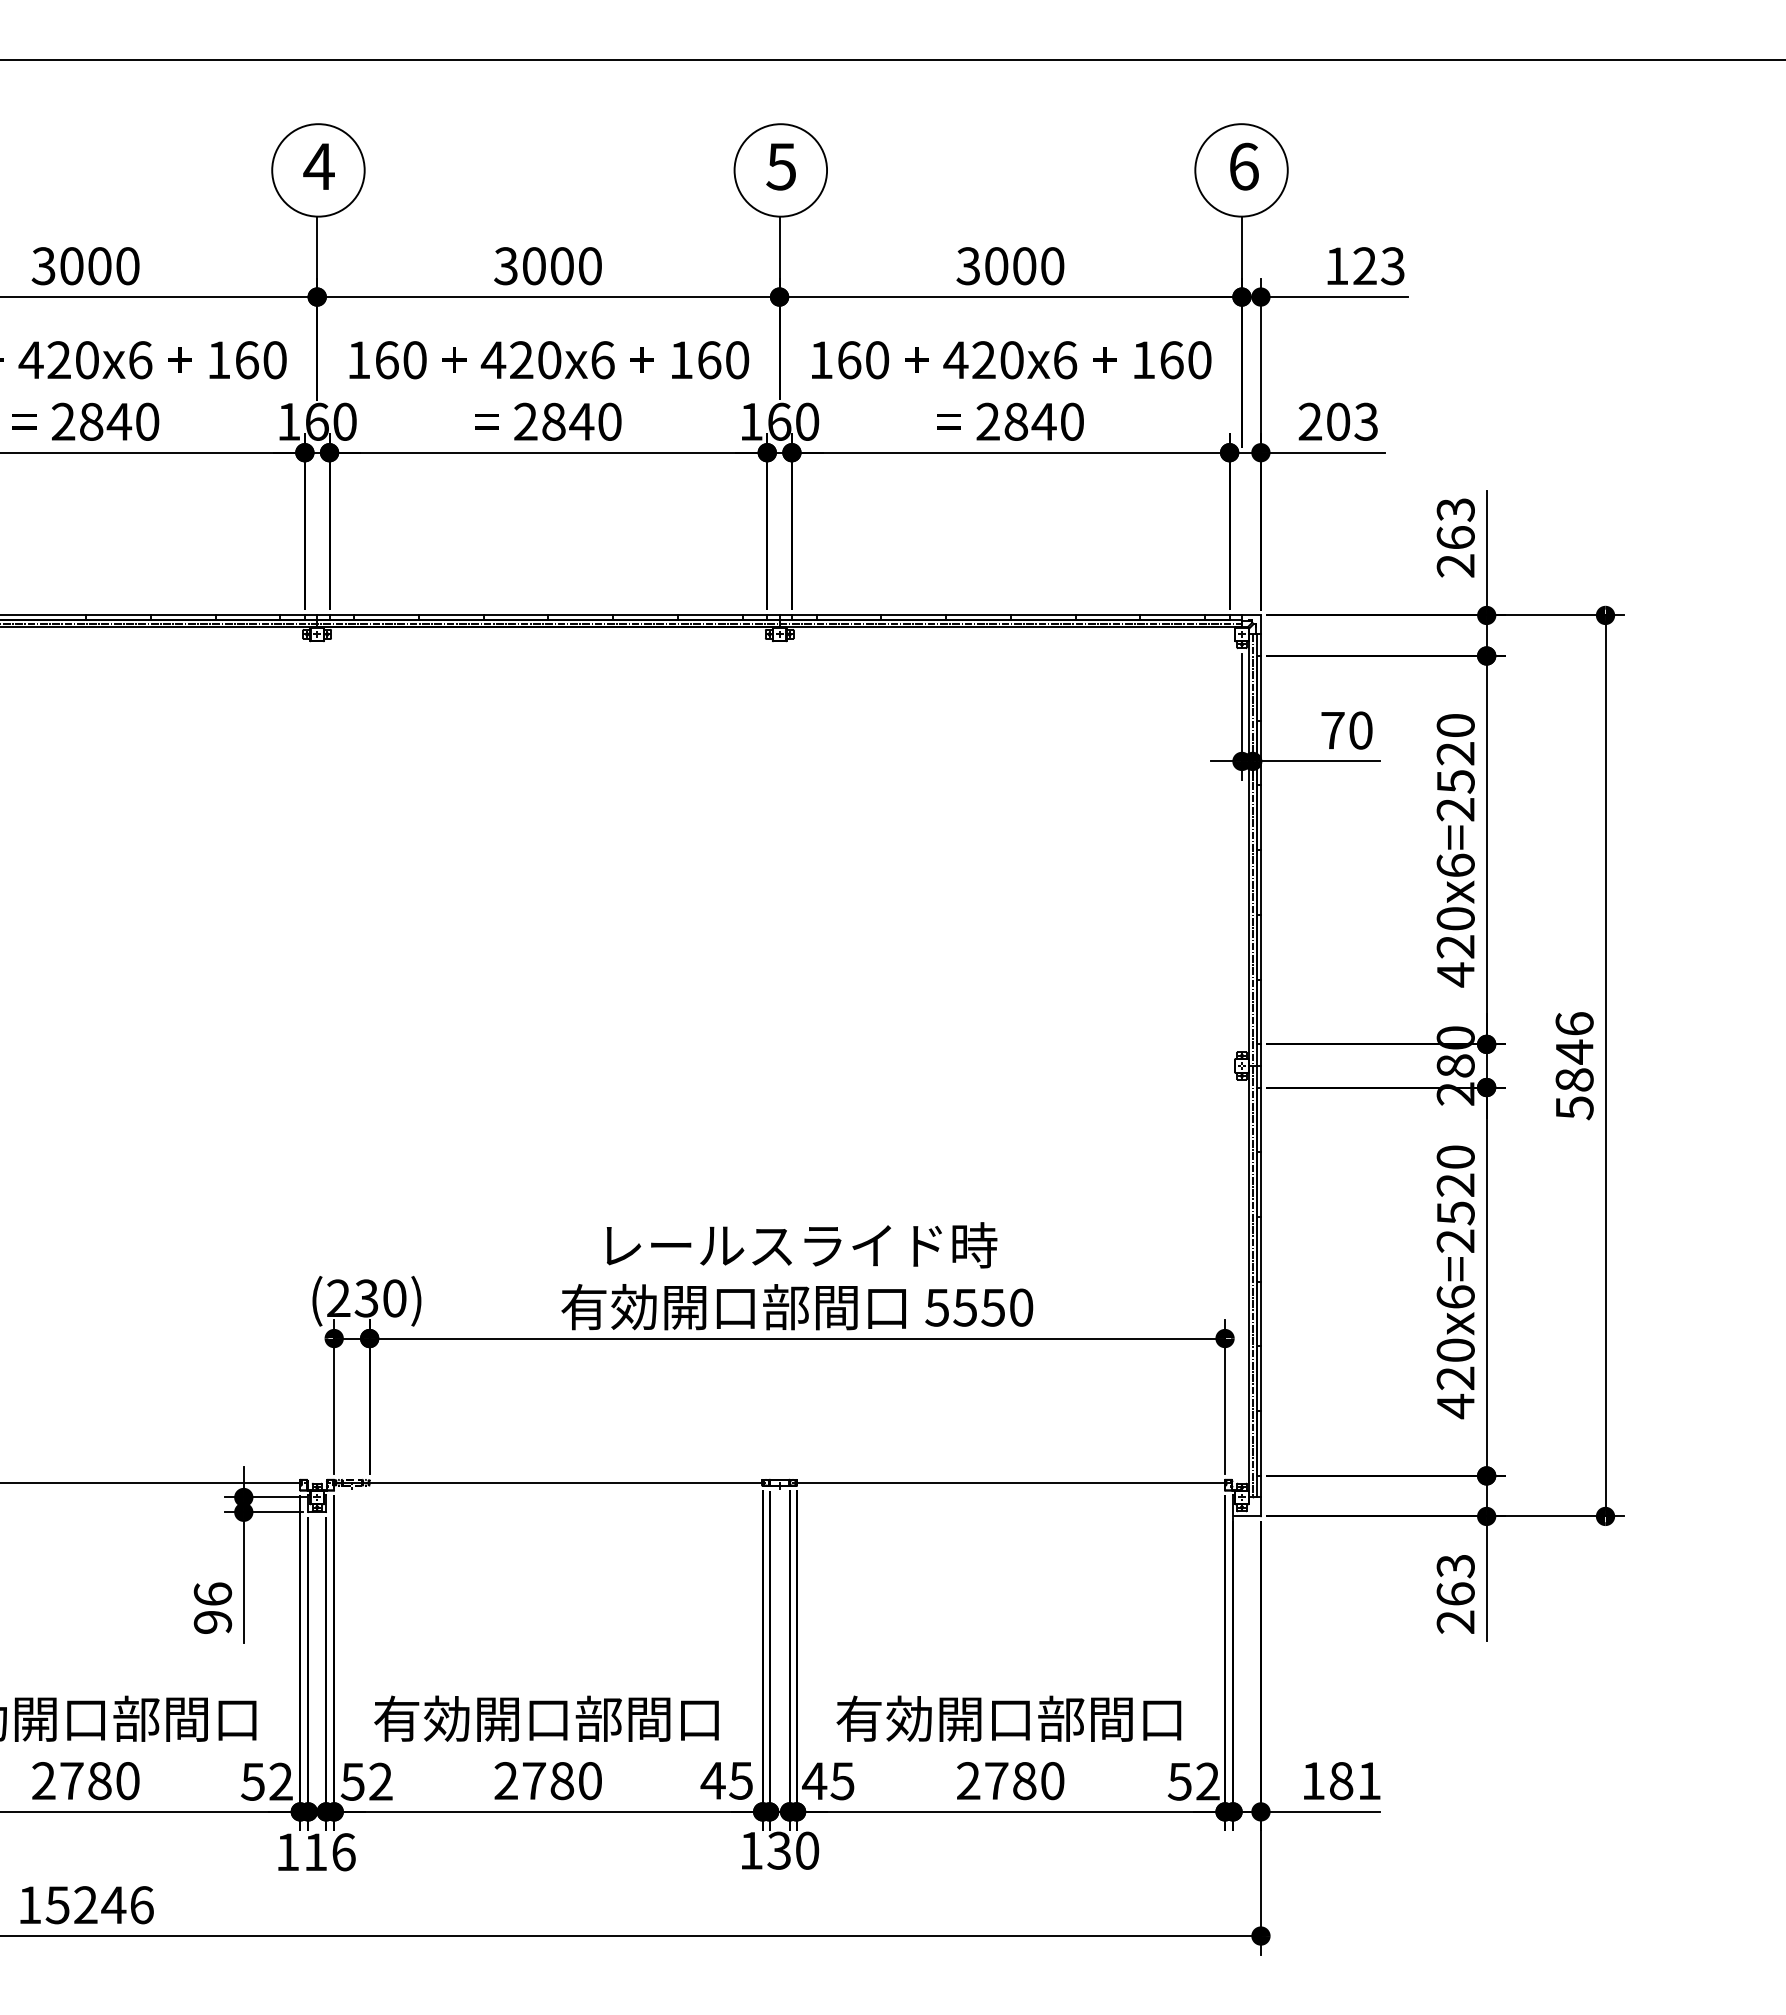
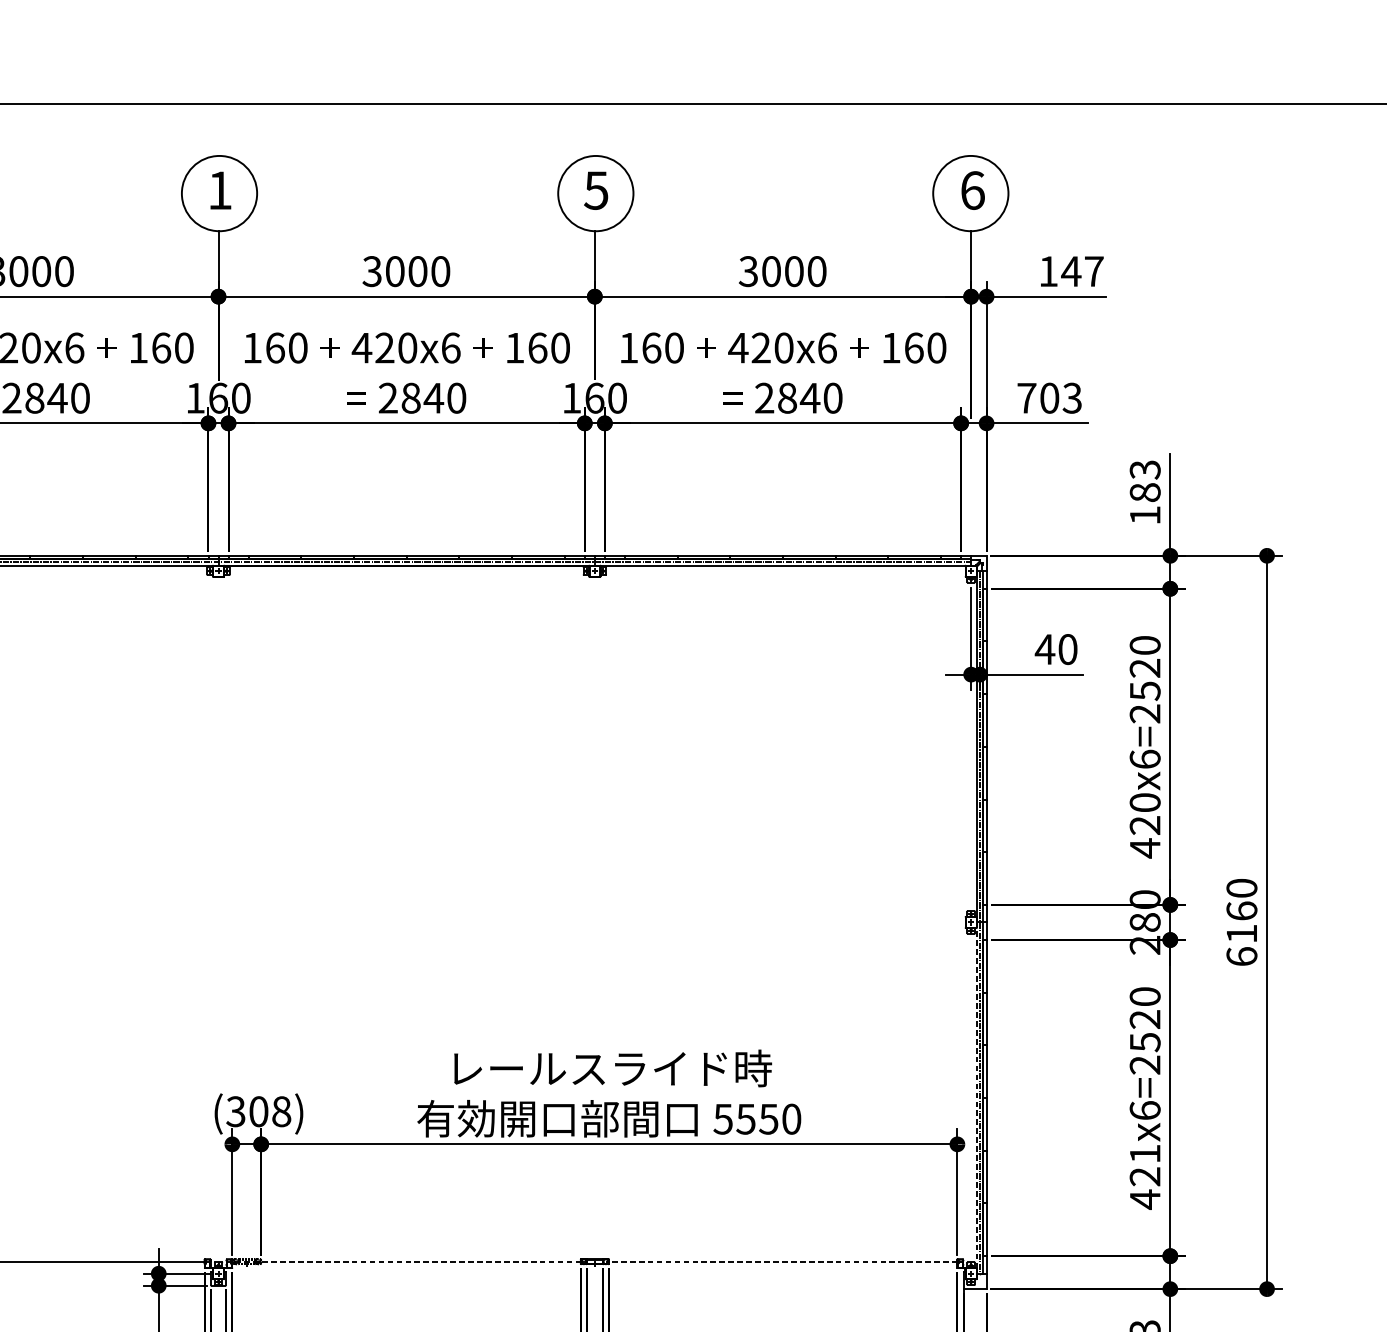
text: (318, 166) -> (219, 190), 4 -> 1
text: (1378, 266) -> (1082, 271), 123 -> 147
text: (1310, 421) -> (1026, 397), 203 -> 703
text: (1455, 551) -> (1144, 503), 263 -> 183
text: (1332, 730) -> (1044, 649), 70 -> 40
text: (1574, 1066) -> (1241, 922), 5846 -> 6160
line: (1248, 1281) -> (976, 1097), solid -> dashed
text: (366, 1298) -> (258, 1111), (230) -> (308)
text: (1455, 1349) -> (1144, 1153), 420x6=2520 -> 421x6=2520
line: (548, 1482) -> (406, 1261), solid -> dashed
line: (1010, 1482) -> (782, 1261), solid -> dashed

